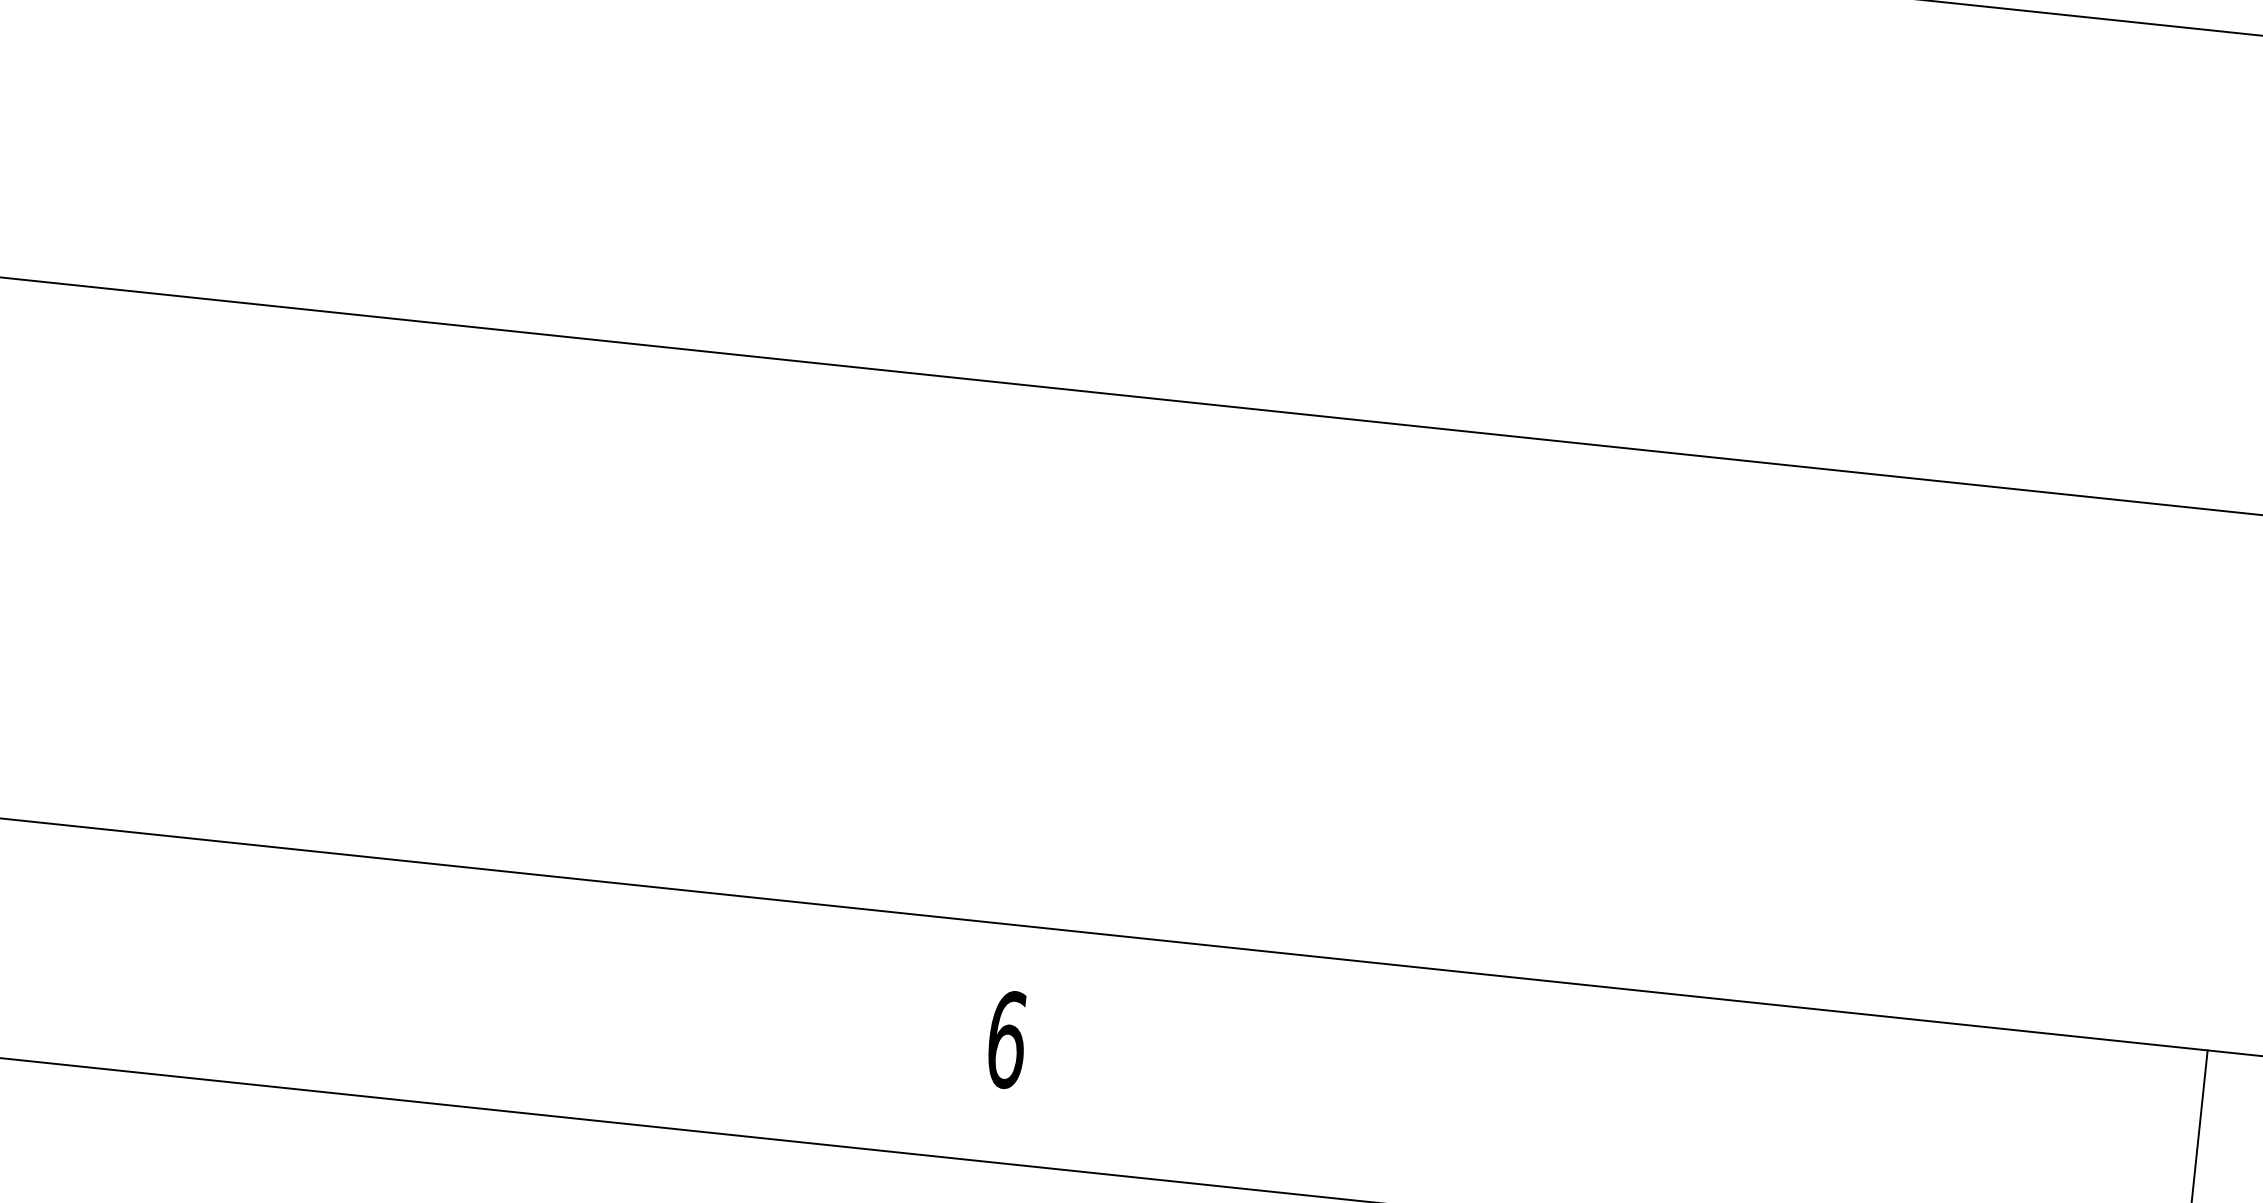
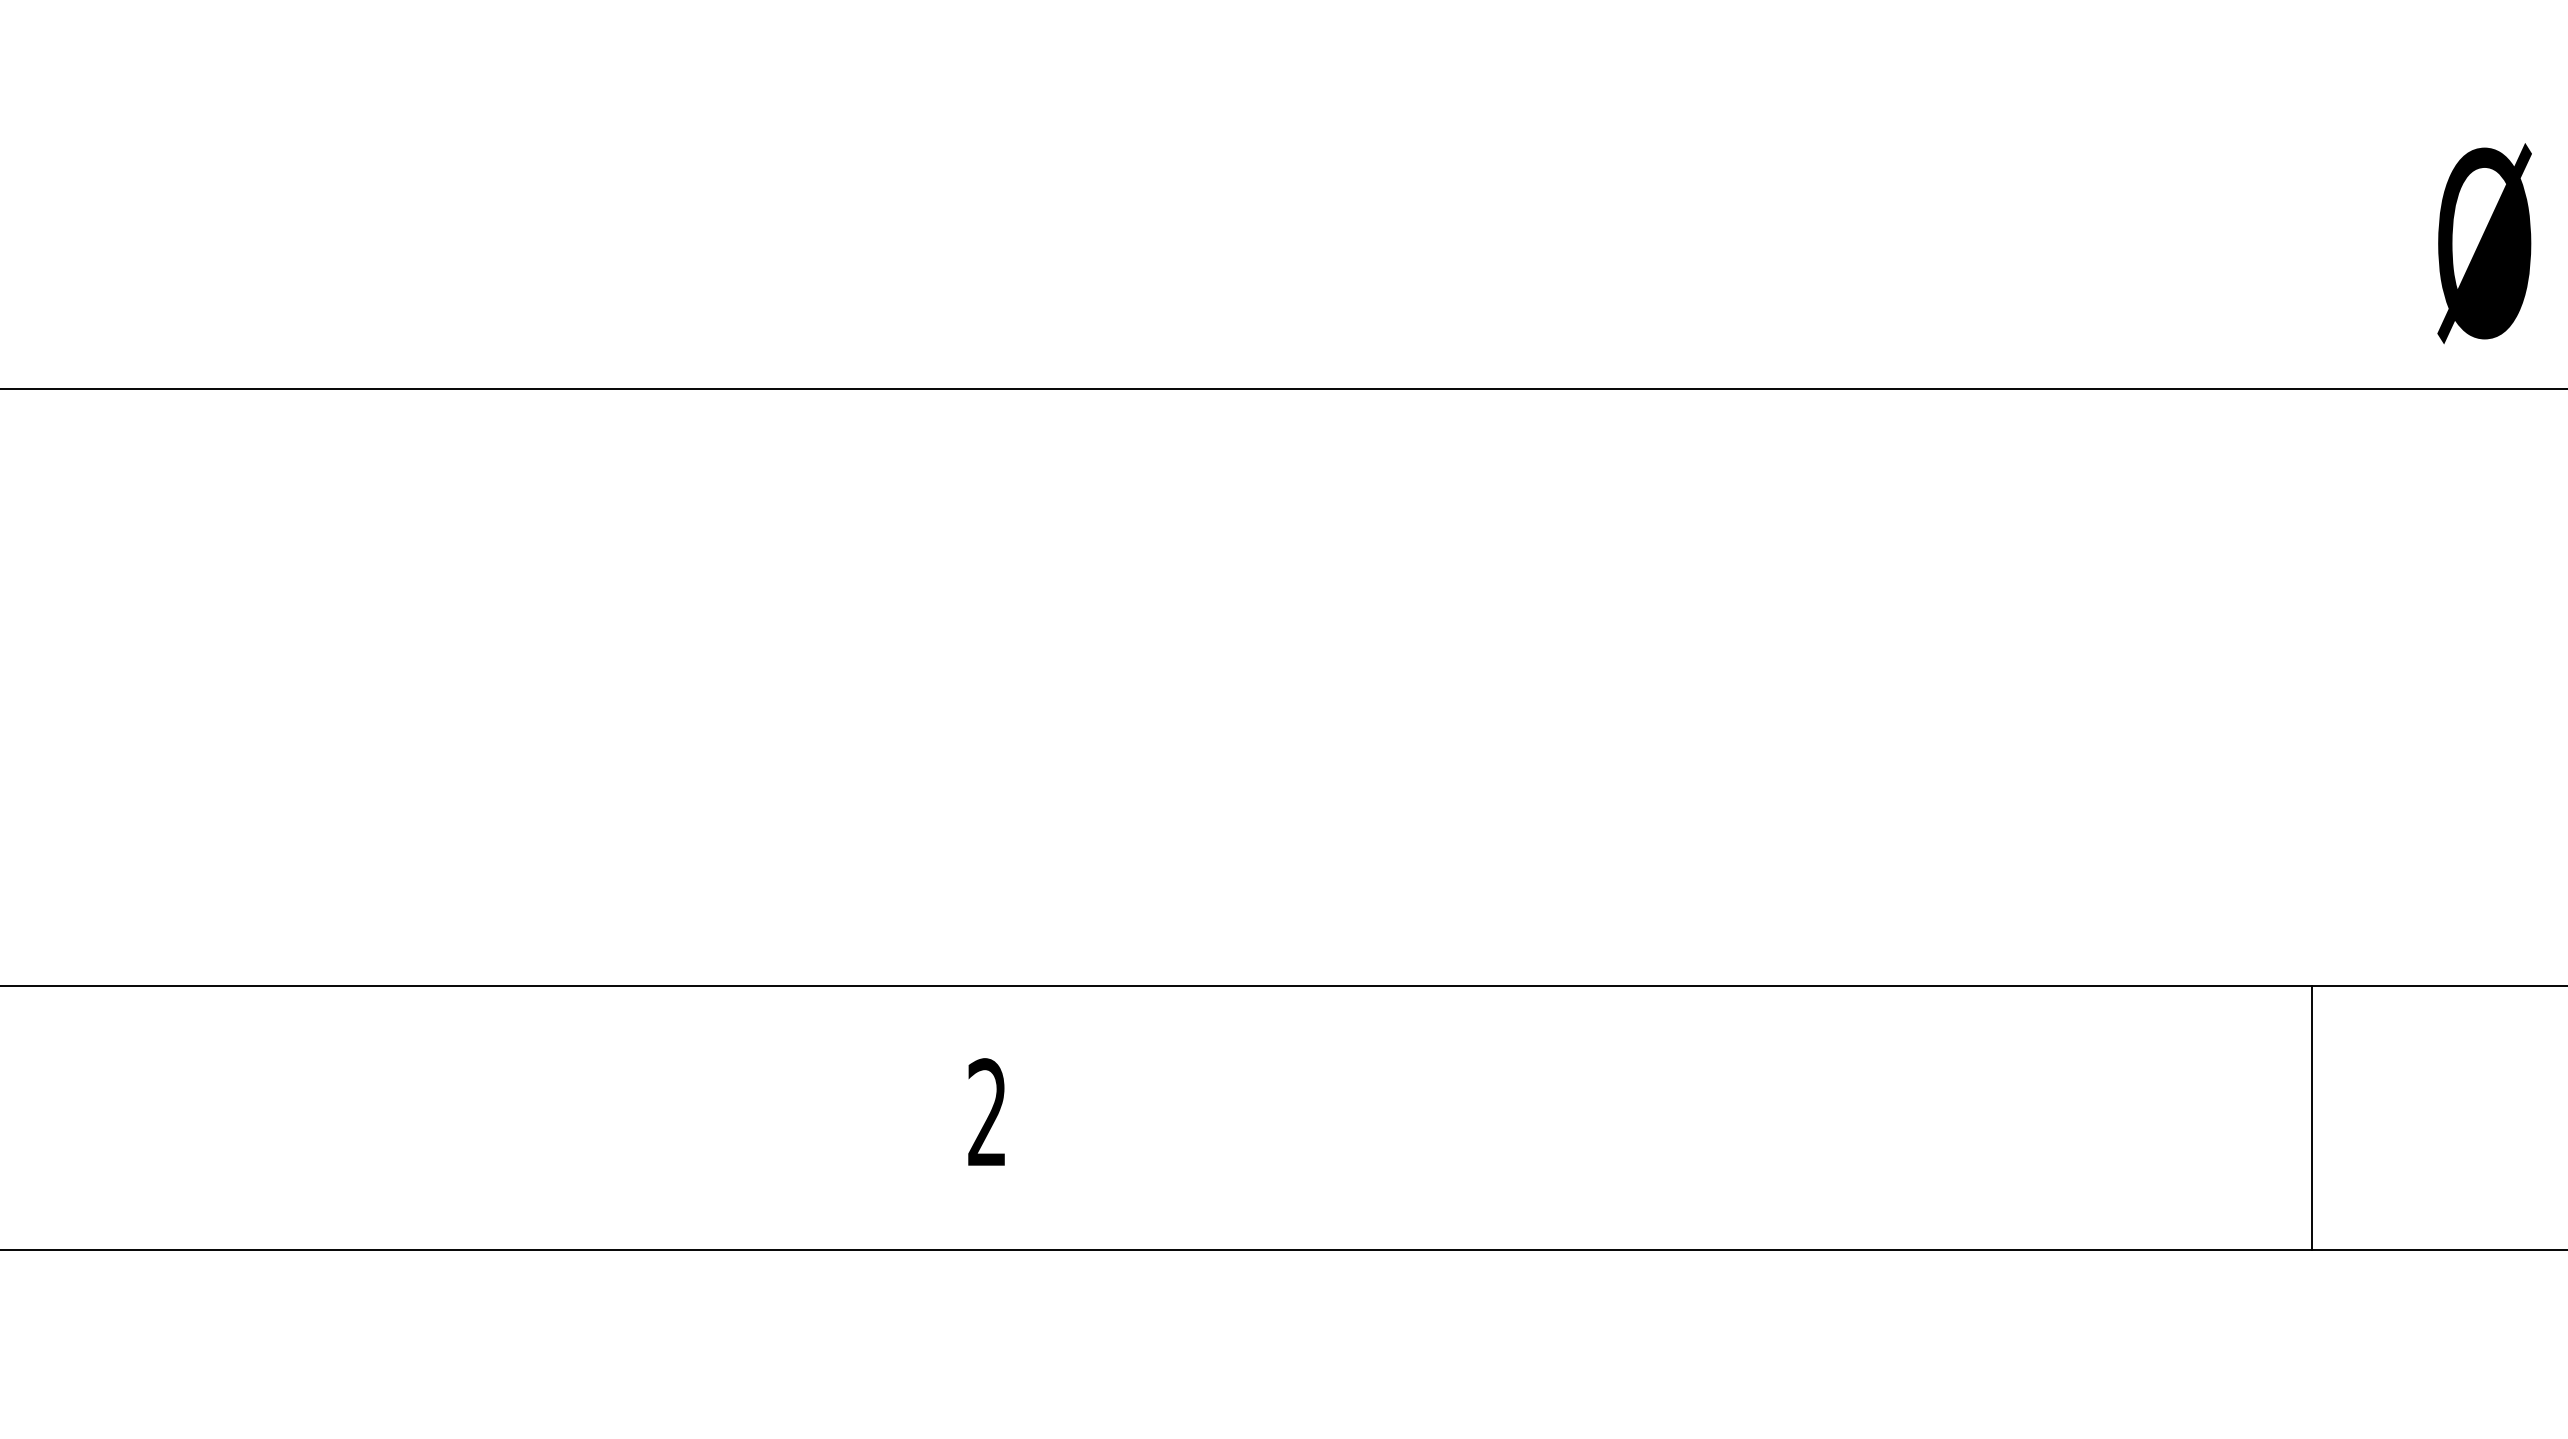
text: (1007, 1039) -> (987, 1112), 6 -> 2

